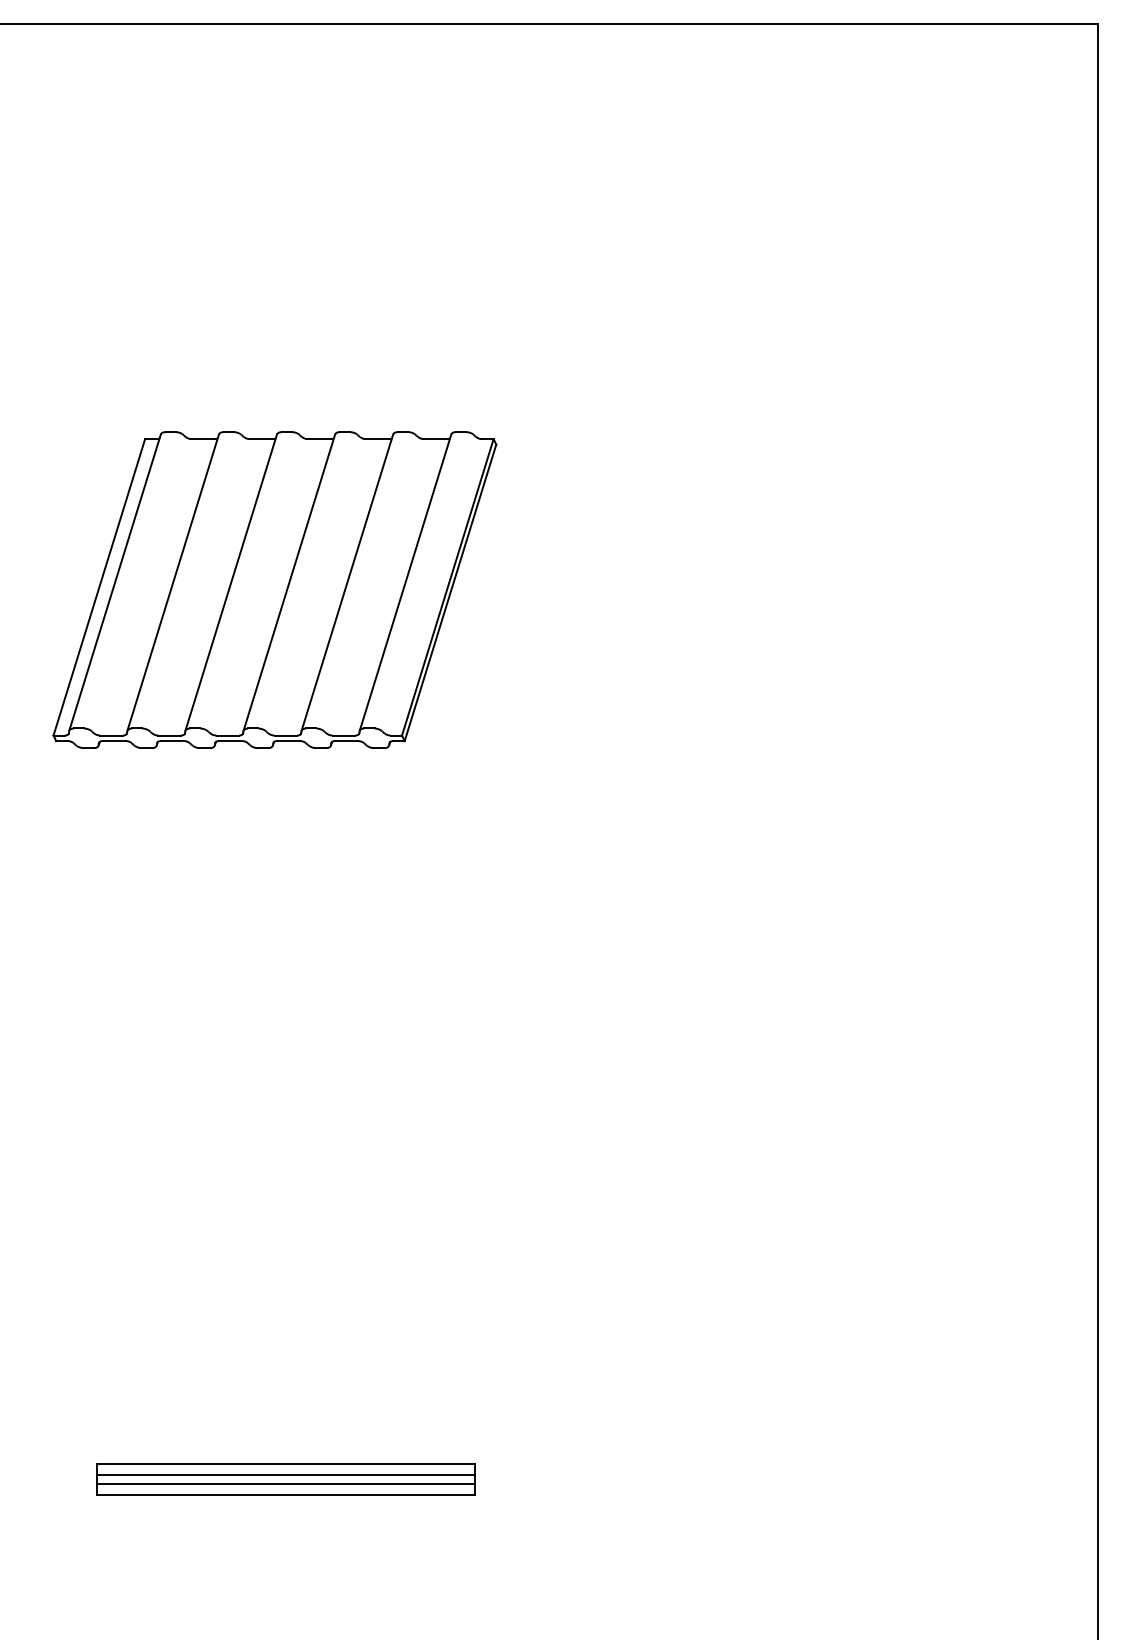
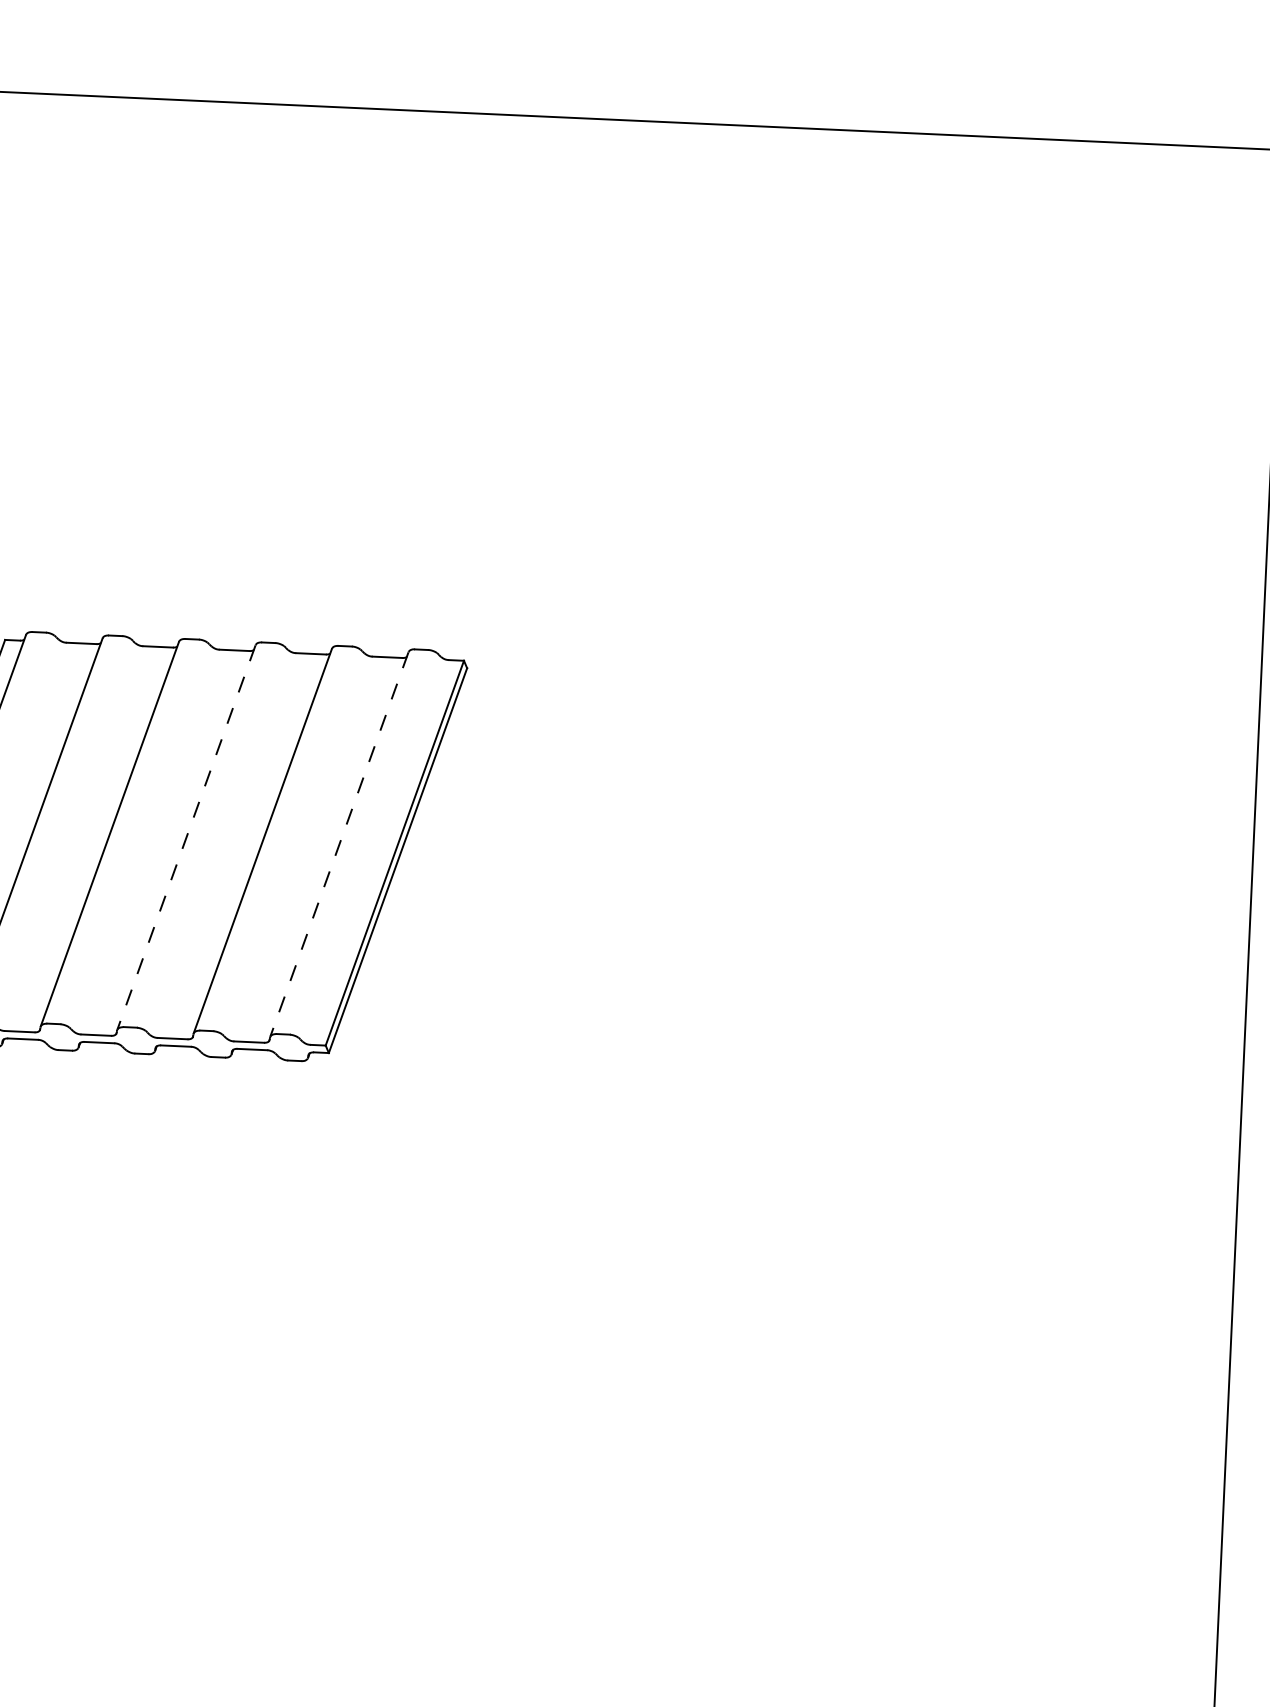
line: (289, 582) -> (186, 837), solid -> dashed
line: (405, 582) -> (339, 844), solid -> dashed

